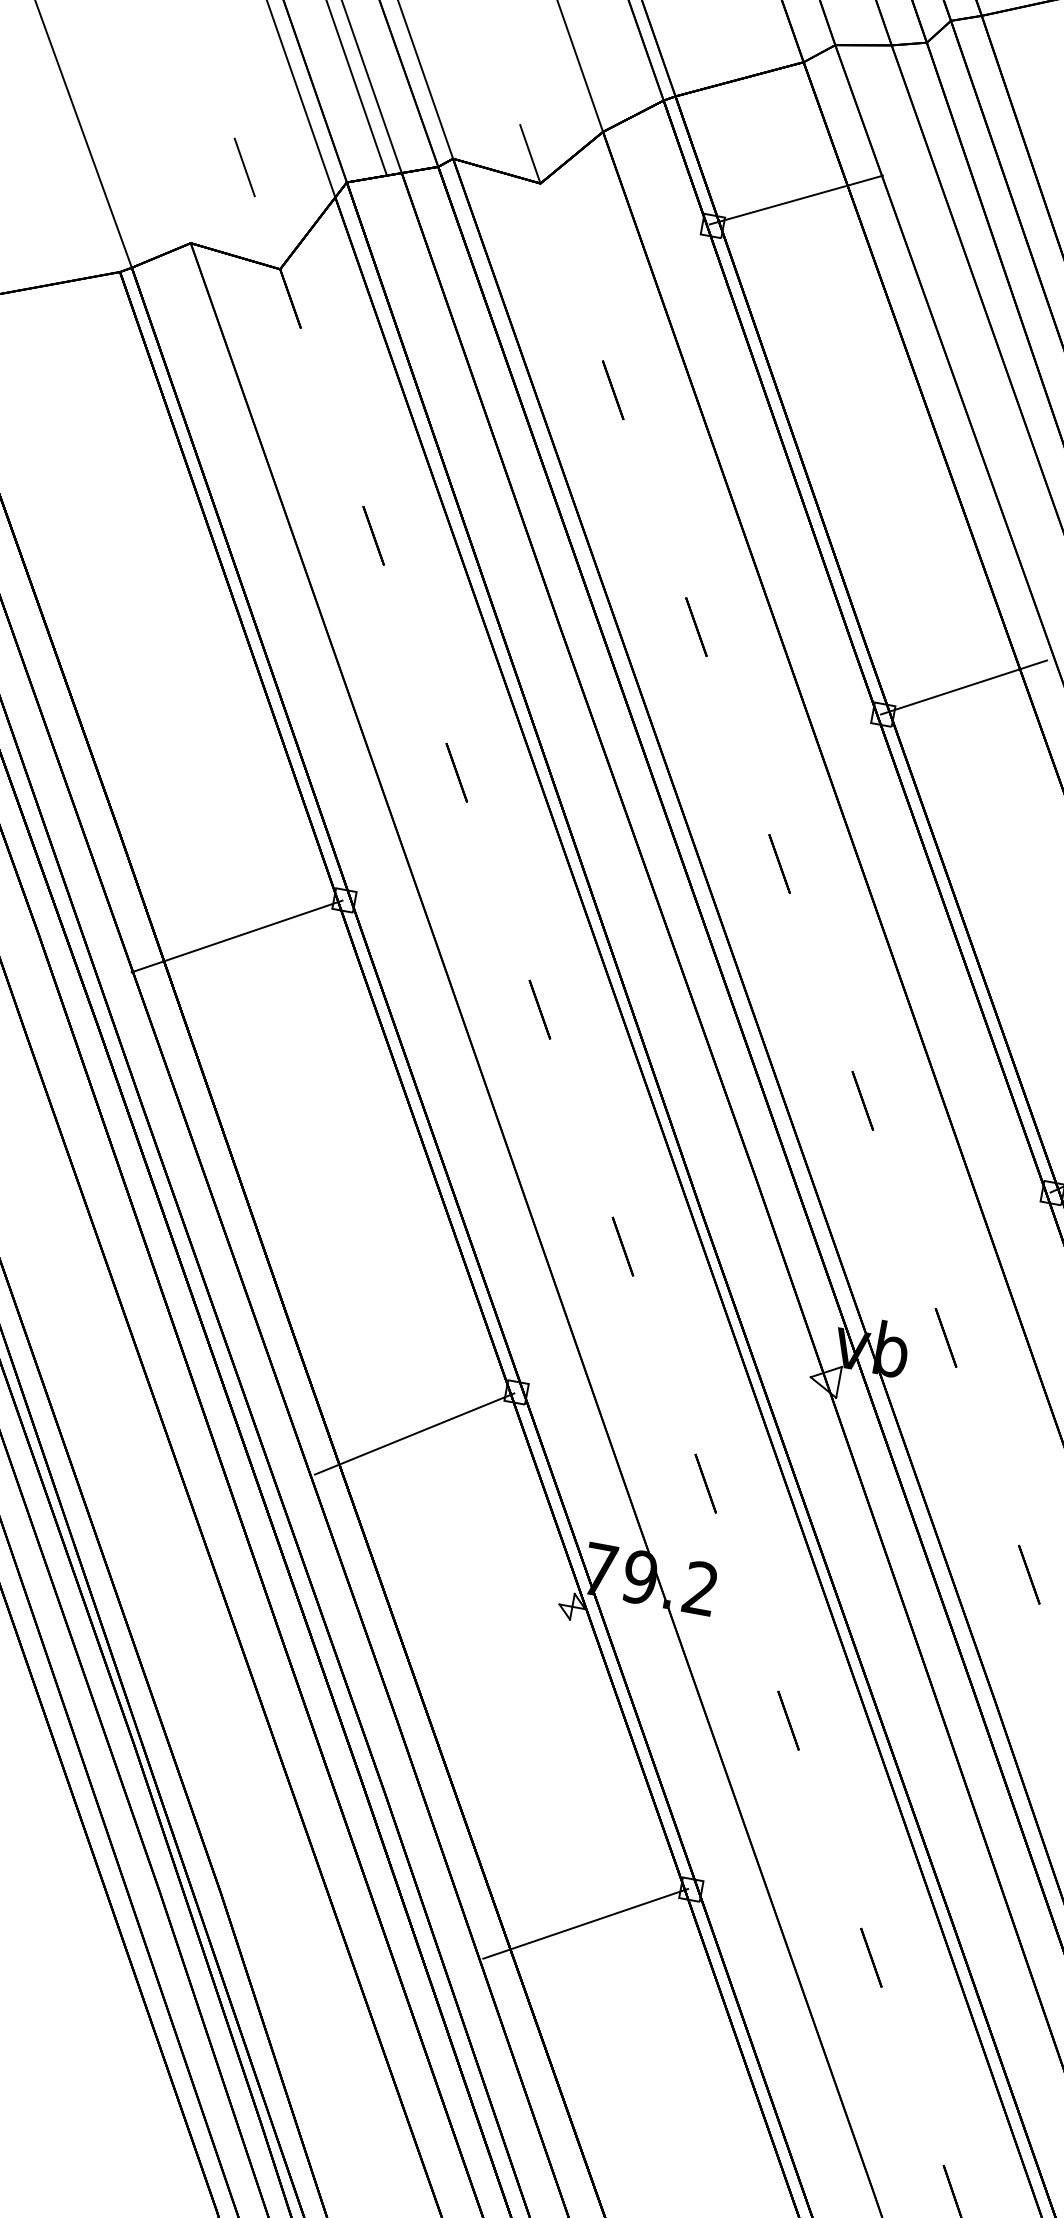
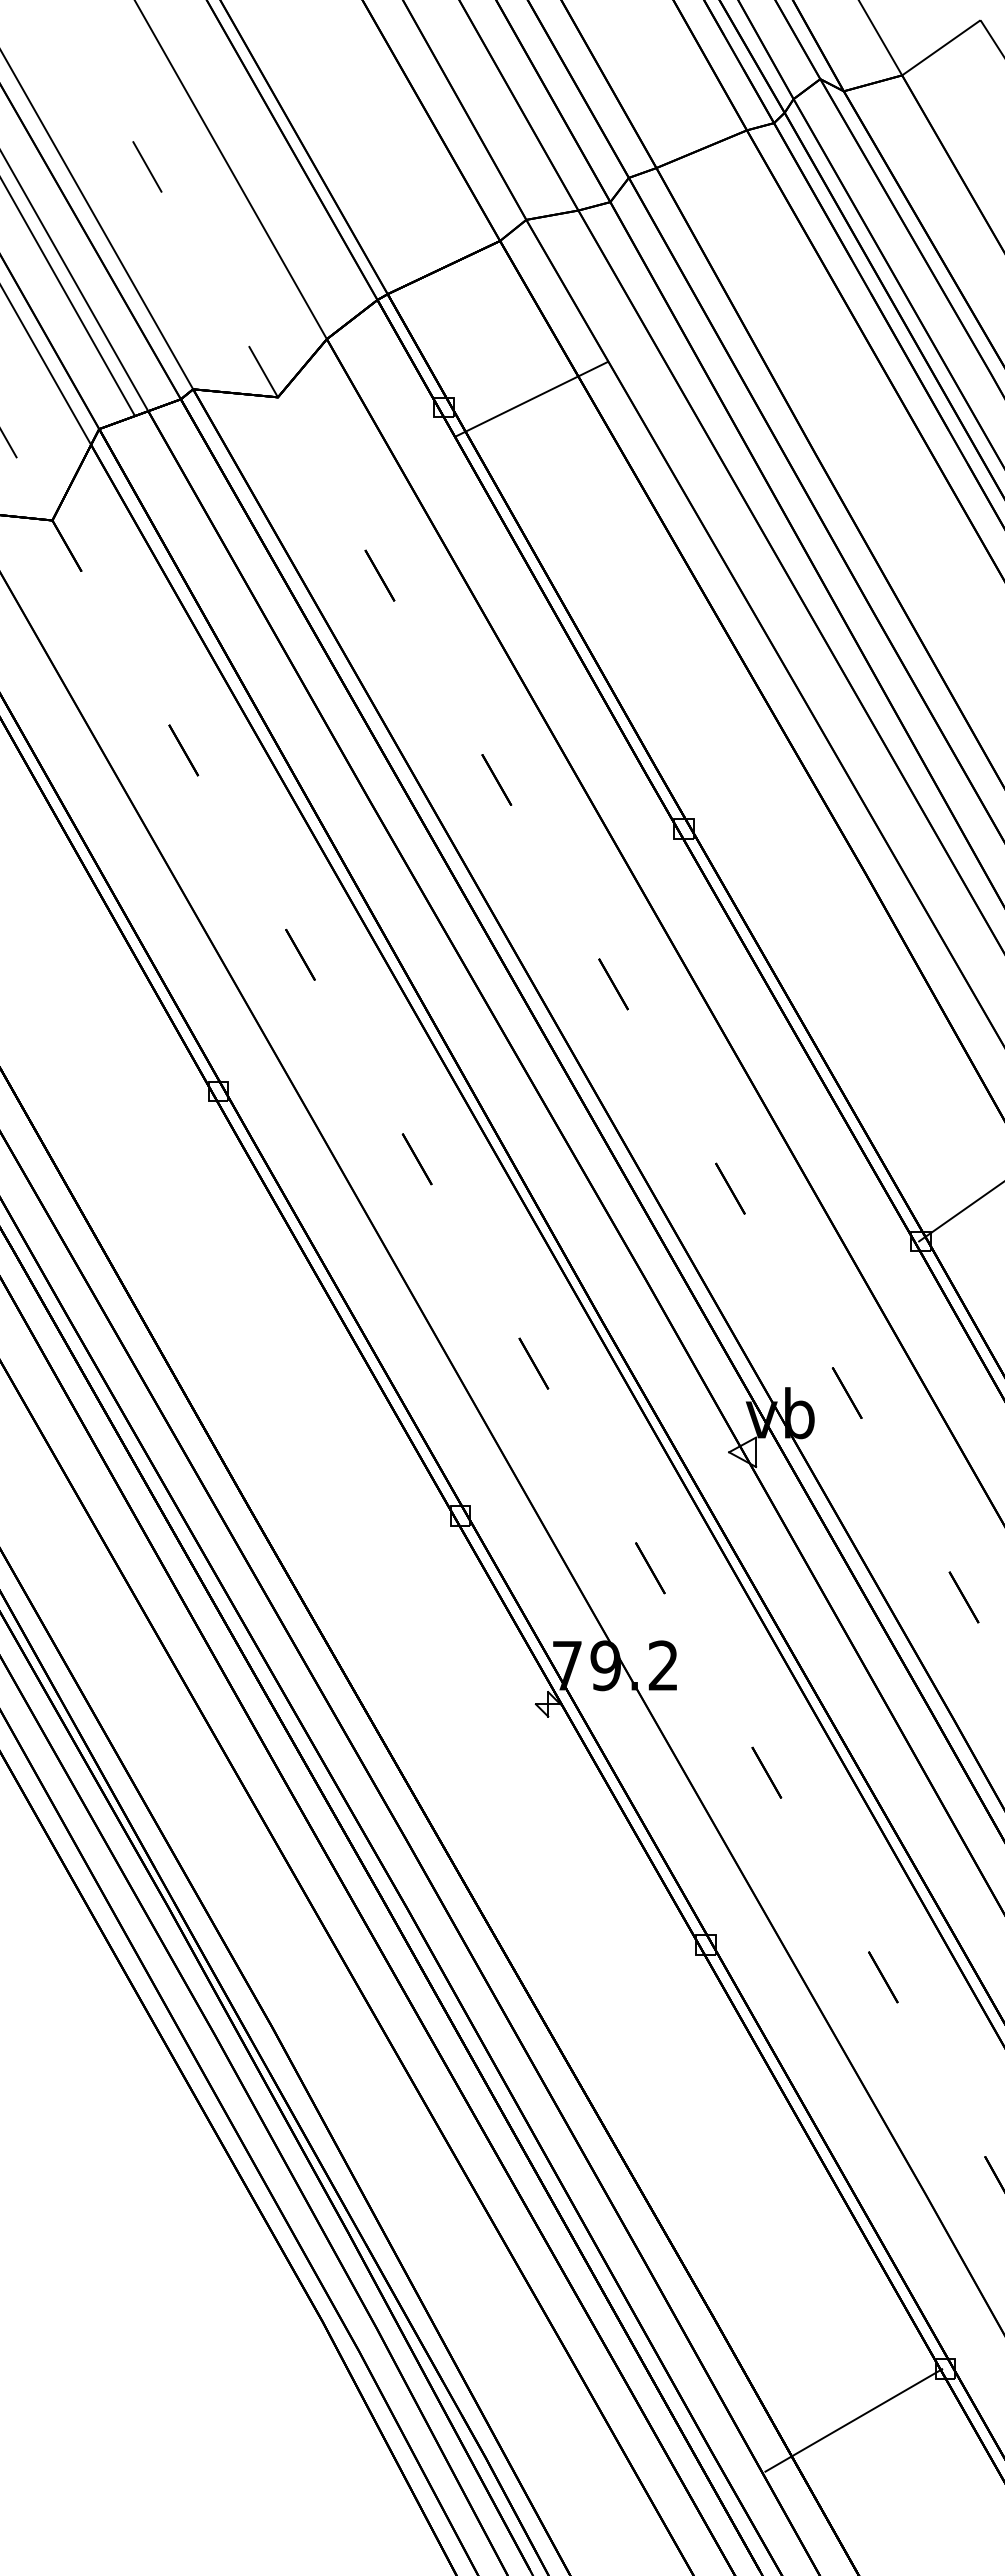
line: (796, 200) -> (531, 399), moved
line: (963, 687) -> (753, 790), removed
line: (237, 935) -> (125, 1142), removed
line: (414, 1433) -> (373, 1571), removed
line: (585, 1922) -> (613, 1993), removed

